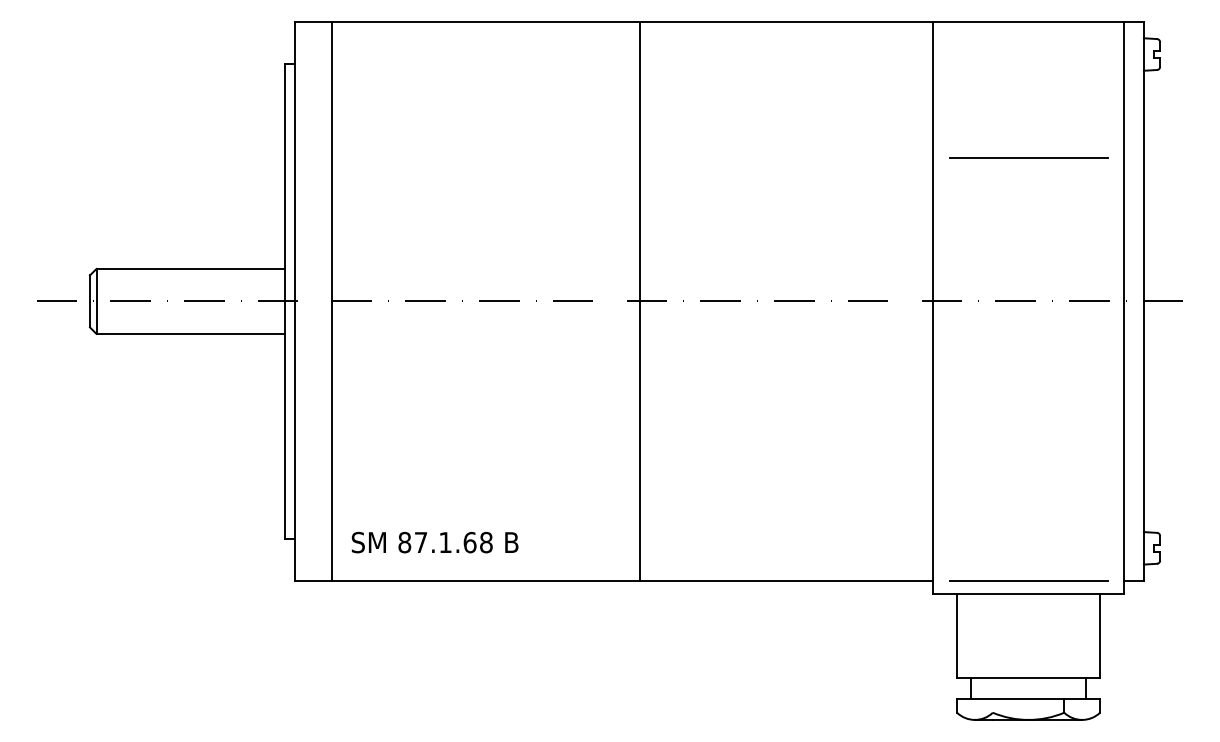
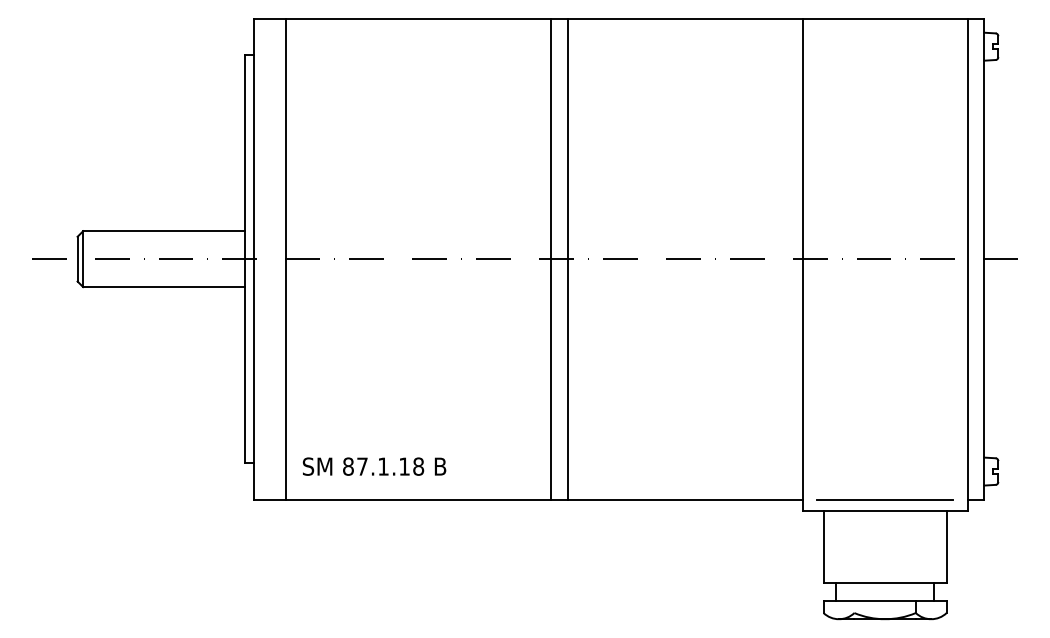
line: (1028, 157) -> (885, 135), removed
line: (659, 301) -> (567, 259), added
text: (469, 542) -> (404, 466), 87.1.68 -> 87.1.18

